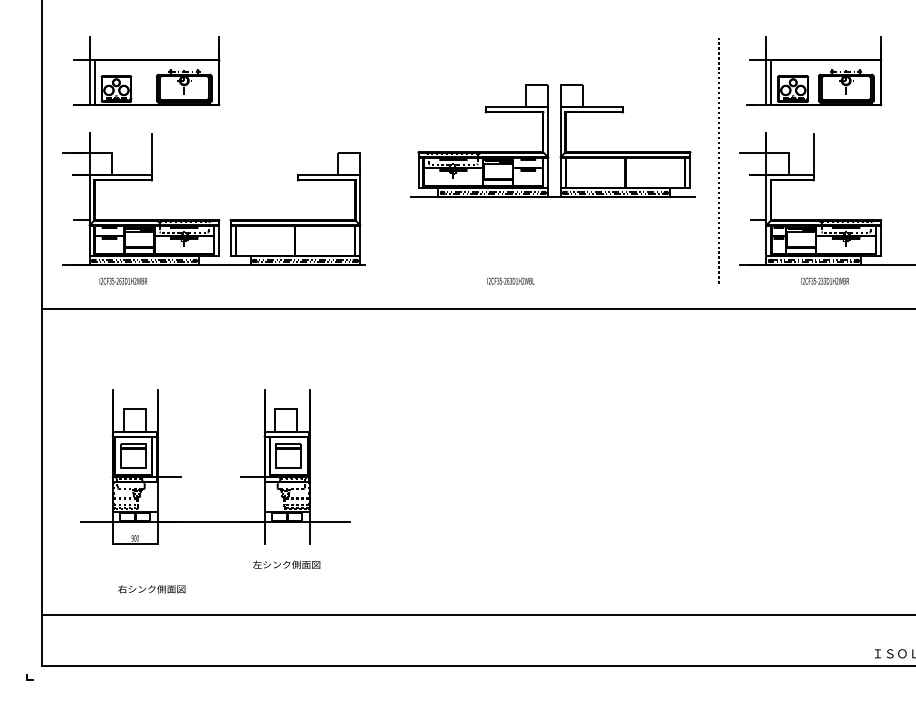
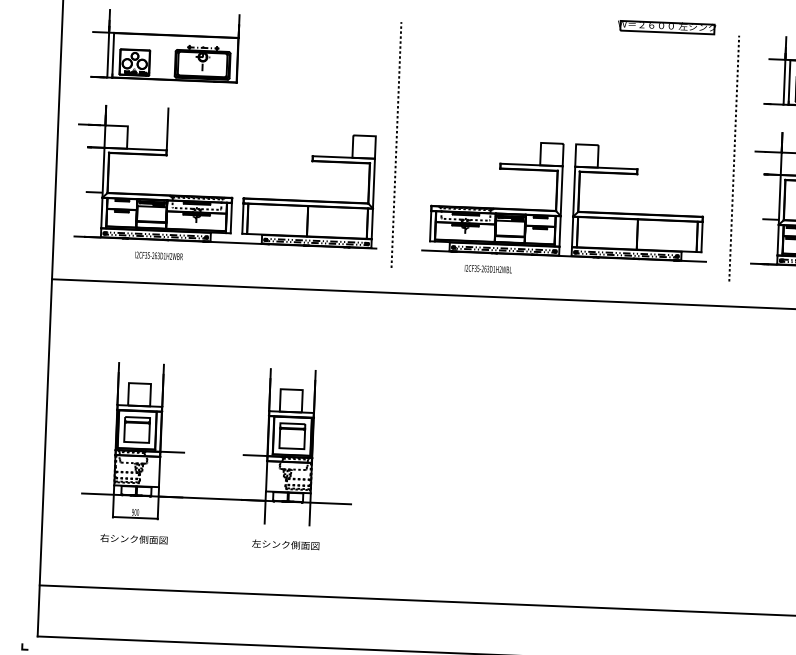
part: (646, 32) -> (666, 27), added
part: (552, 140) -> (565, 199), moved
line: (380, 158) -> (395, 142), added
text: (123, 280) -> (159, 255), moved
text: (510, 280) -> (487, 268), moved
text: (151, 589) -> (133, 539), moved

